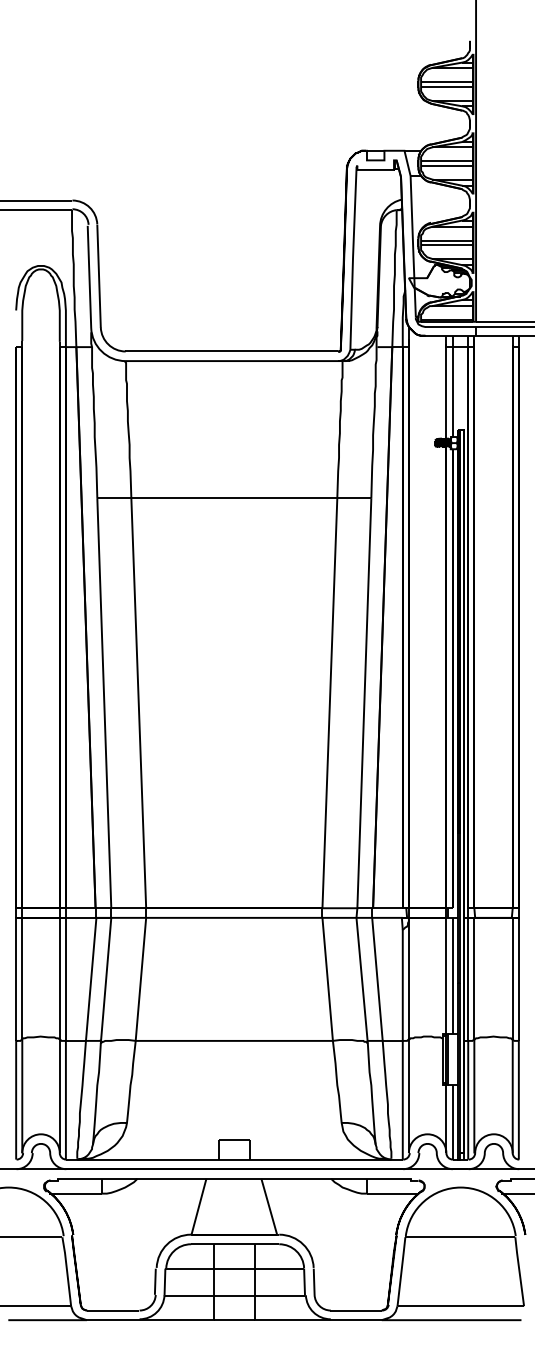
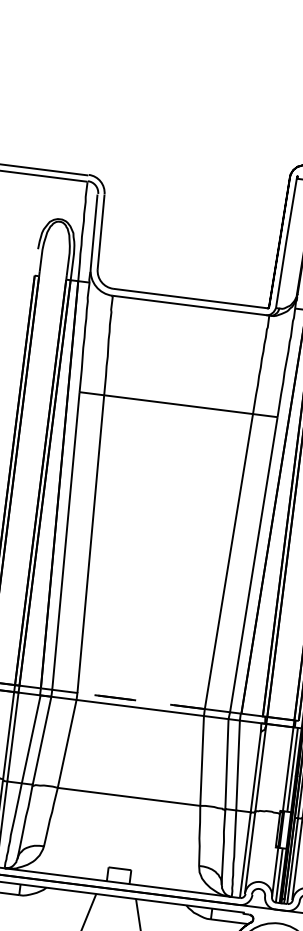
line: (151, 908) -> (81, 693), solid -> dashed

